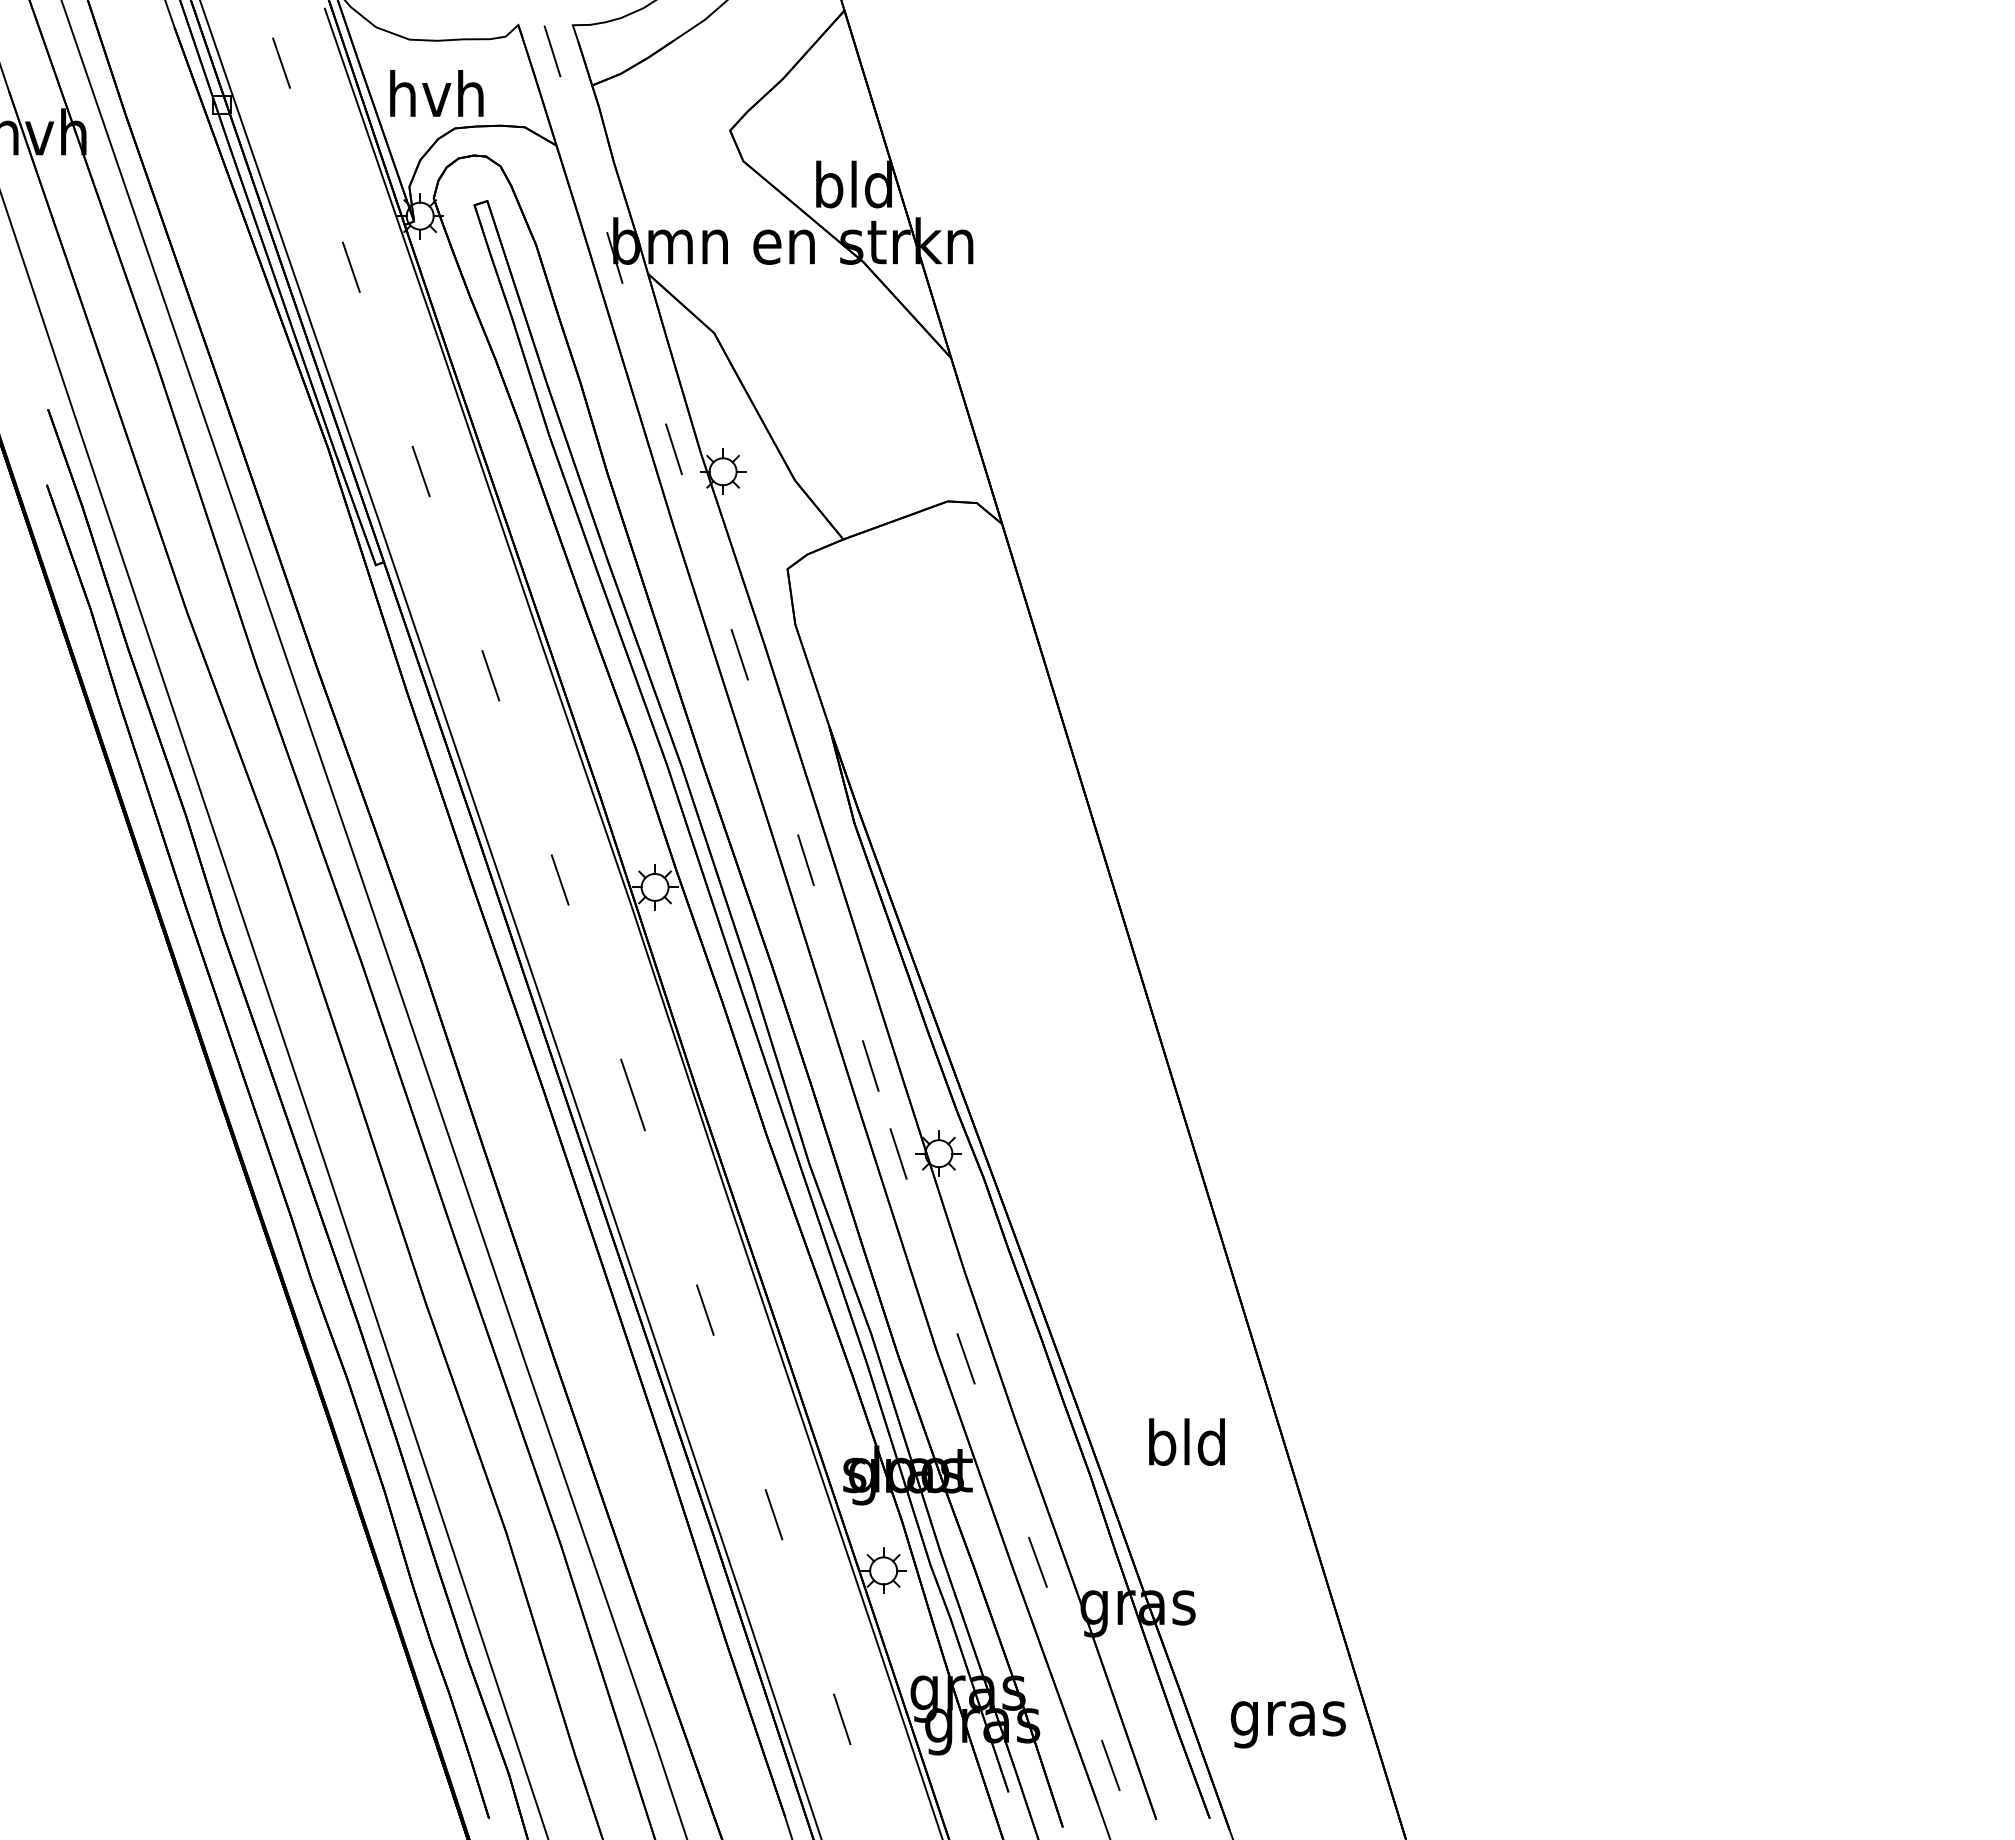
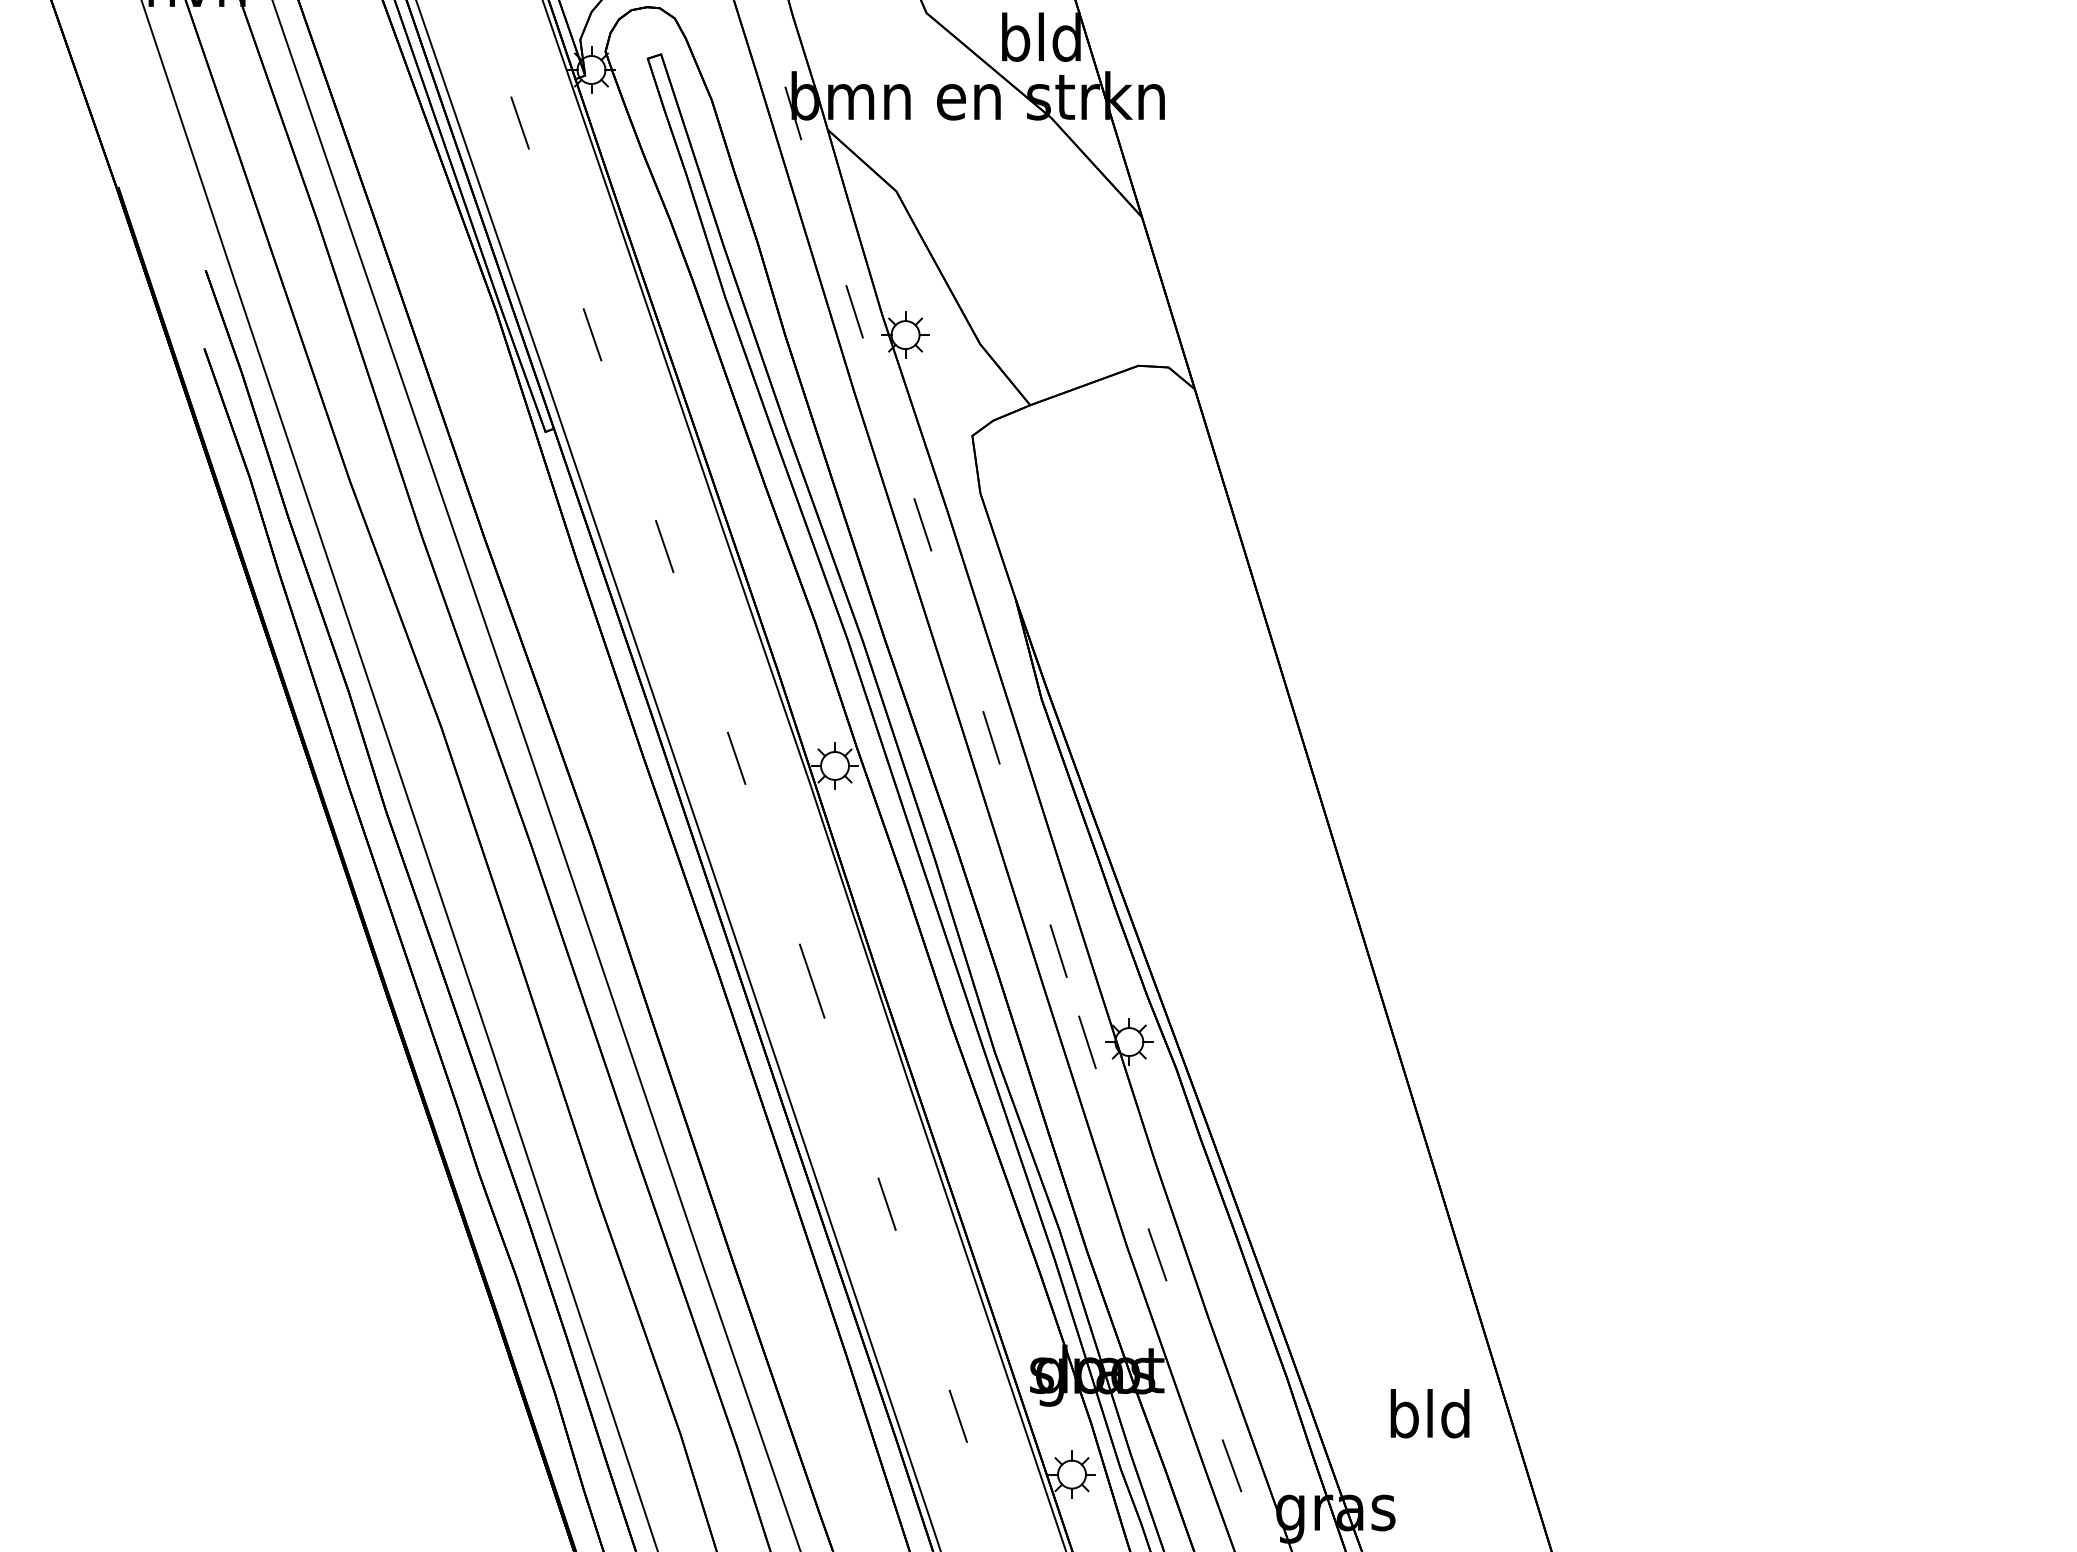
text: (1186, 1441) -> (1429, 1413), moved

